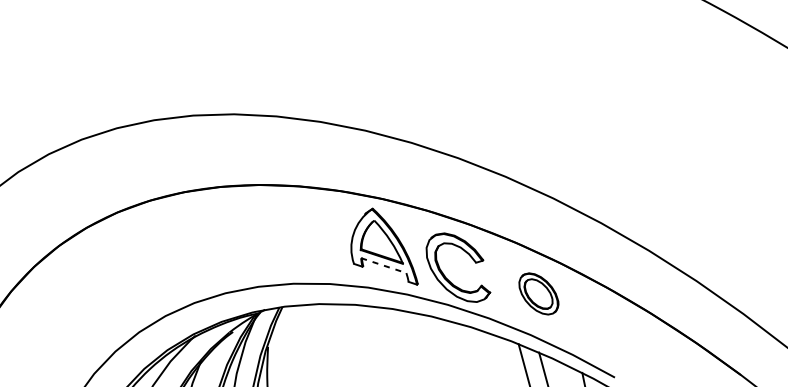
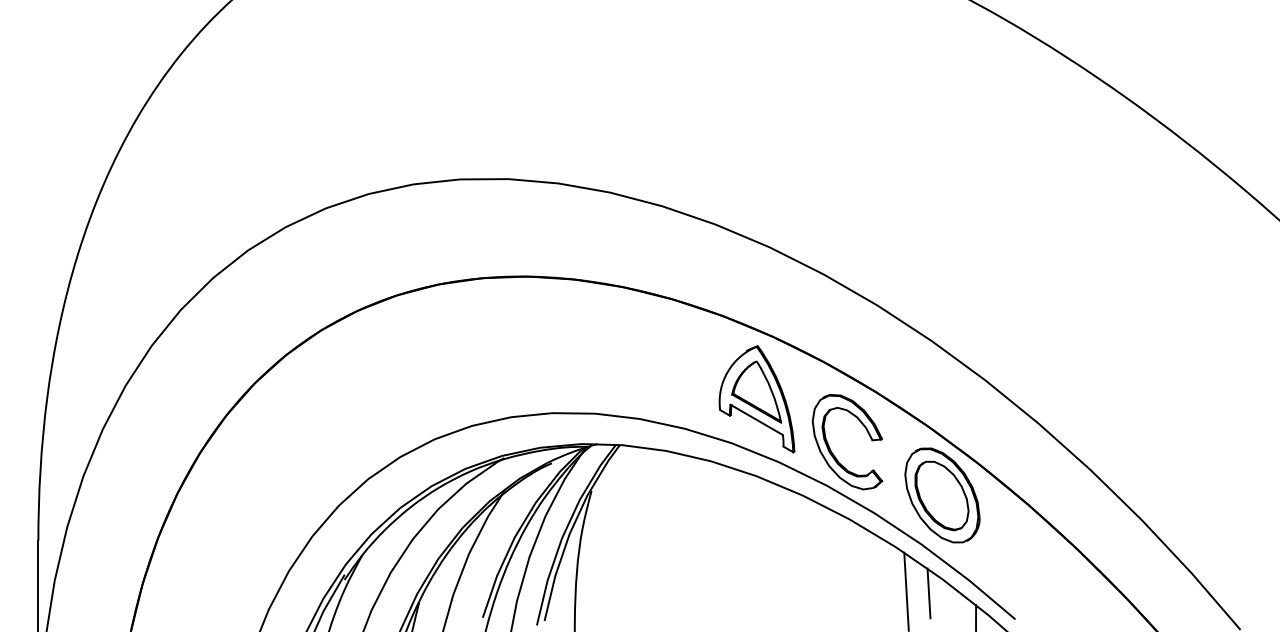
line: (384, 265) -> (757, 420), dashed -> solid
part: (538, 293) -> (942, 495), size x1.67

